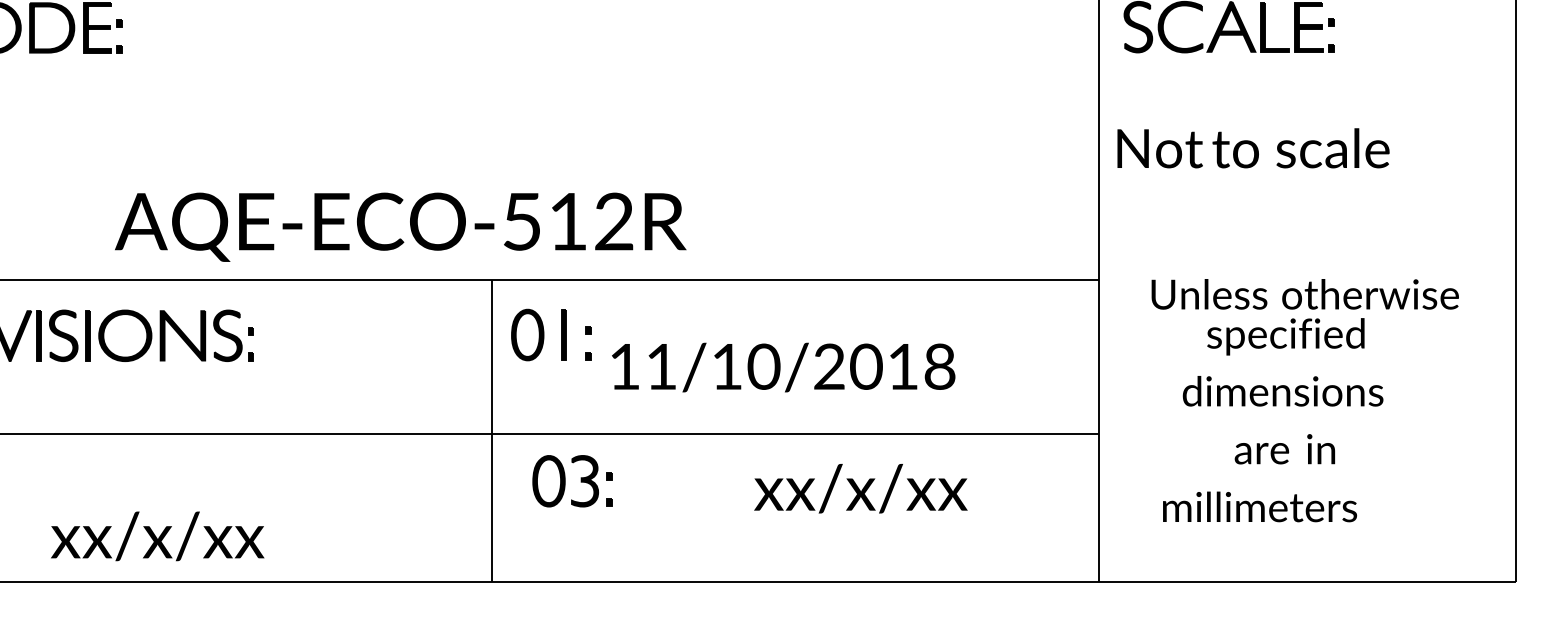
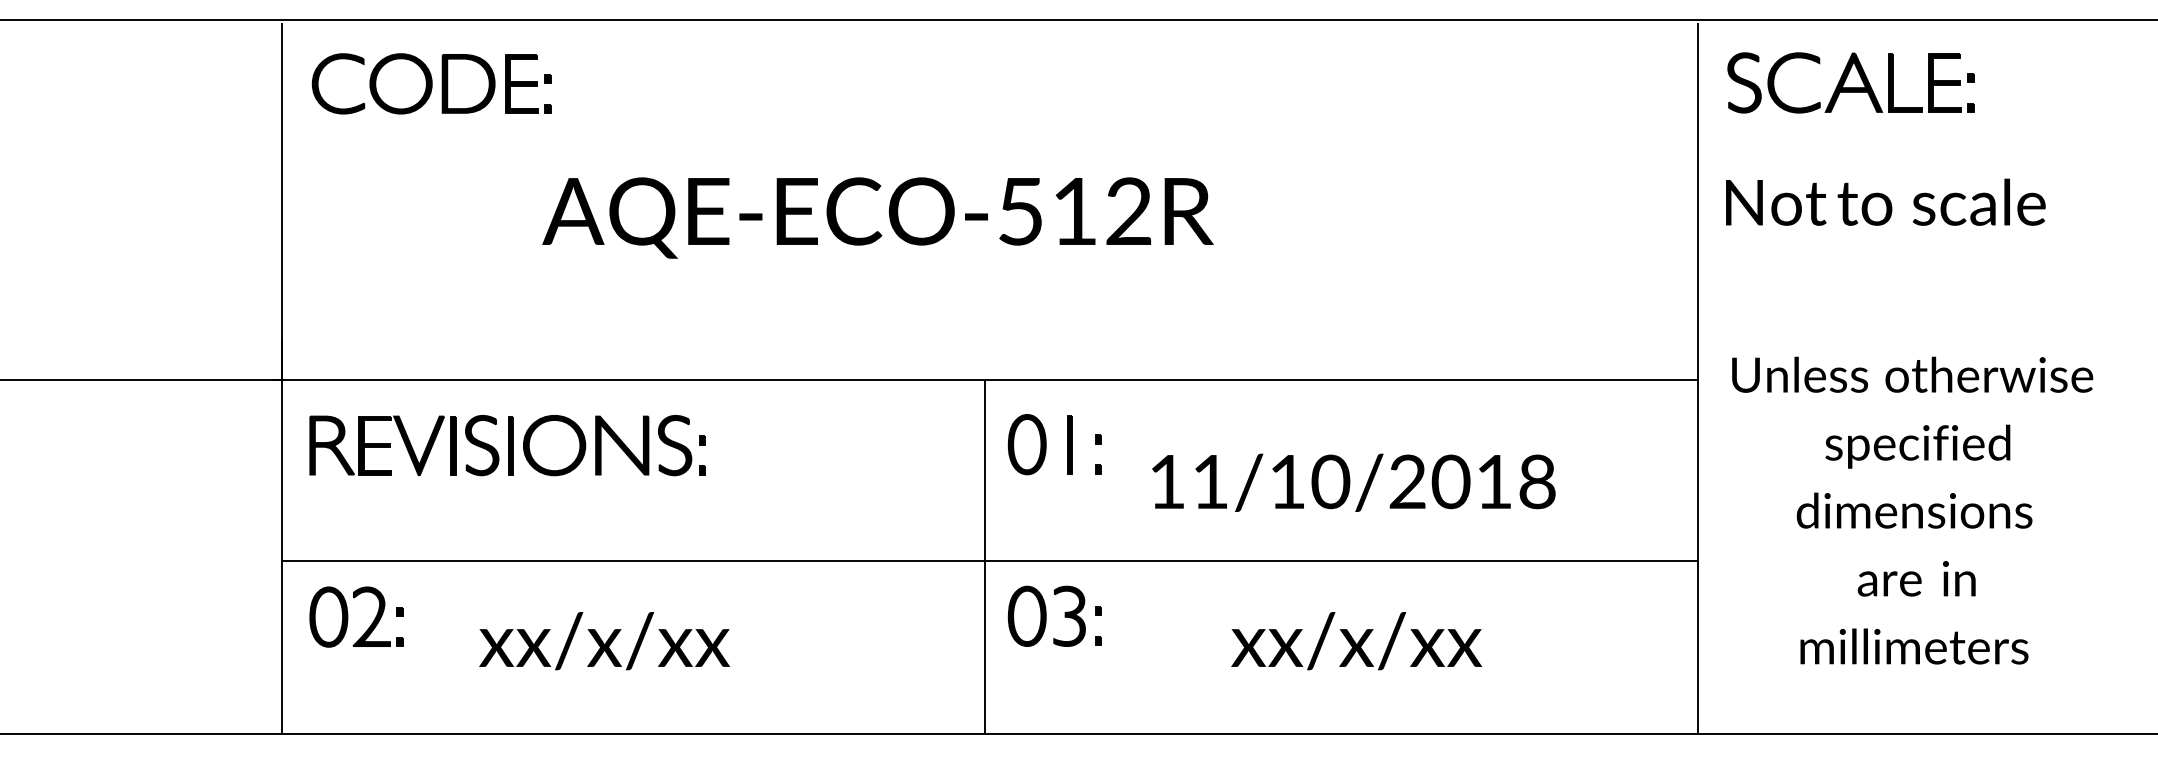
text: (1253, 147) -> (1885, 201), moved
text: (400, 226) -> (877, 217), moved
text: (1305, 294) -> (1912, 374), moved
text: (783, 367) -> (1353, 482), moved
part: (565, 480) -> (1046, 615), moved
text: (860, 489) -> (1356, 641), moved
text: (1260, 506) -> (1914, 646), moved
text: (157, 536) -> (604, 641), moved

